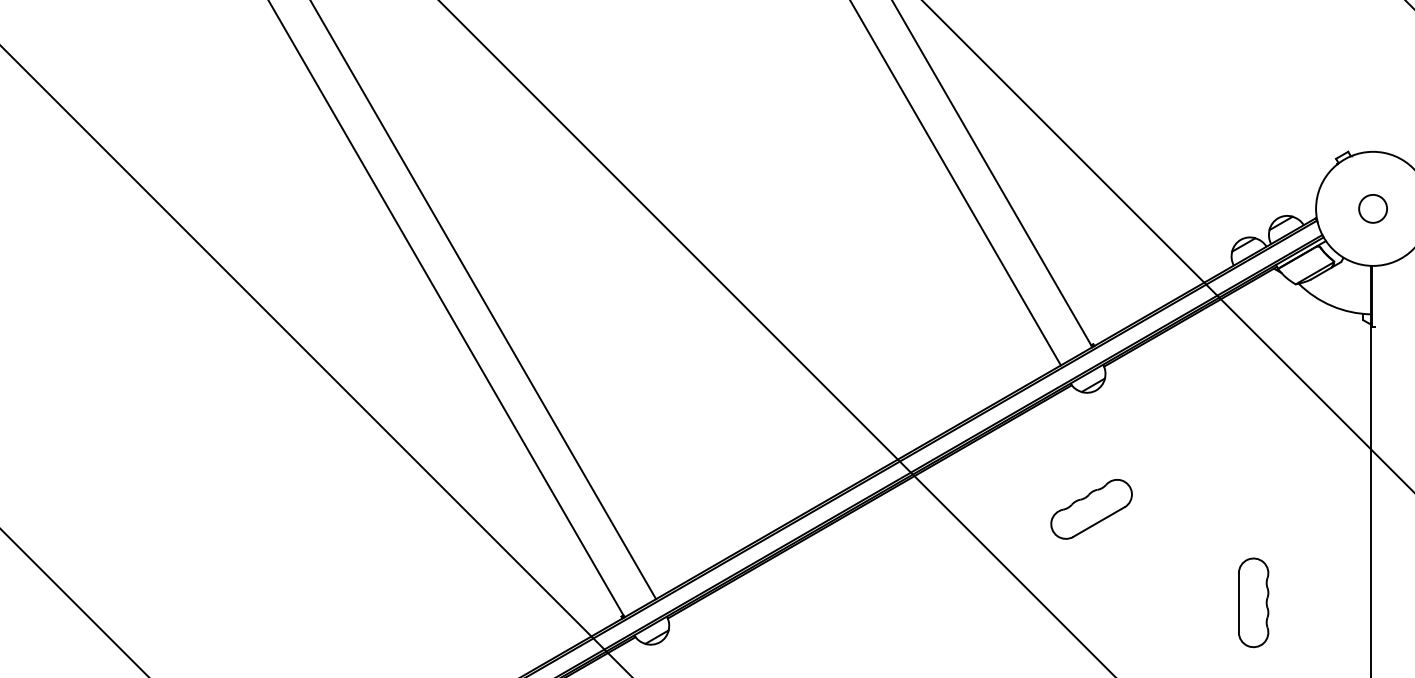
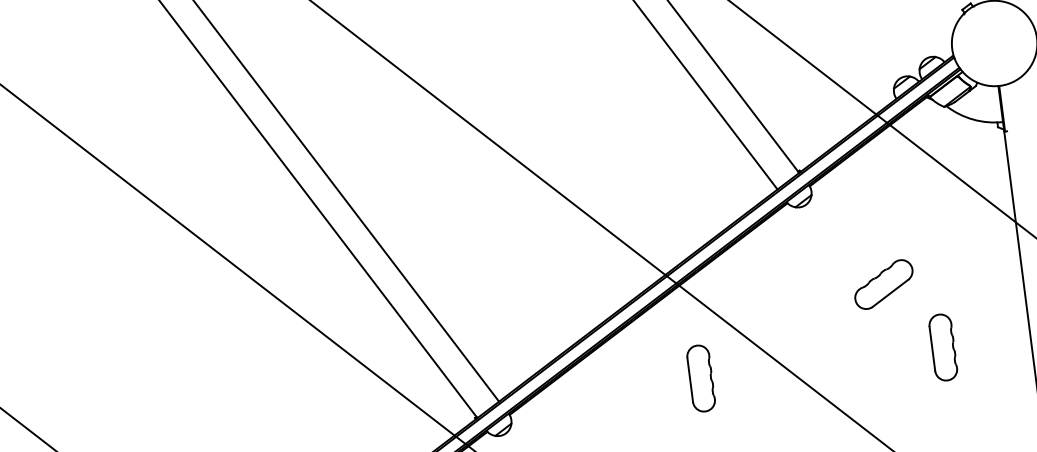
circle: (1372, 208) -> (994, 43), removed
part: (1091, 509) -> (883, 284), moved
part: (927, 602) -> (701, 378), added

